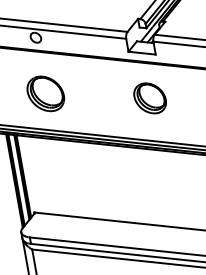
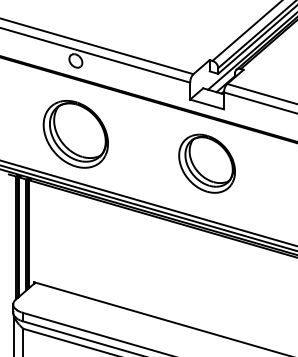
part: (45, 94) -> (75, 134), size x1.43
part: (149, 98) -> (206, 163), size x1.43

